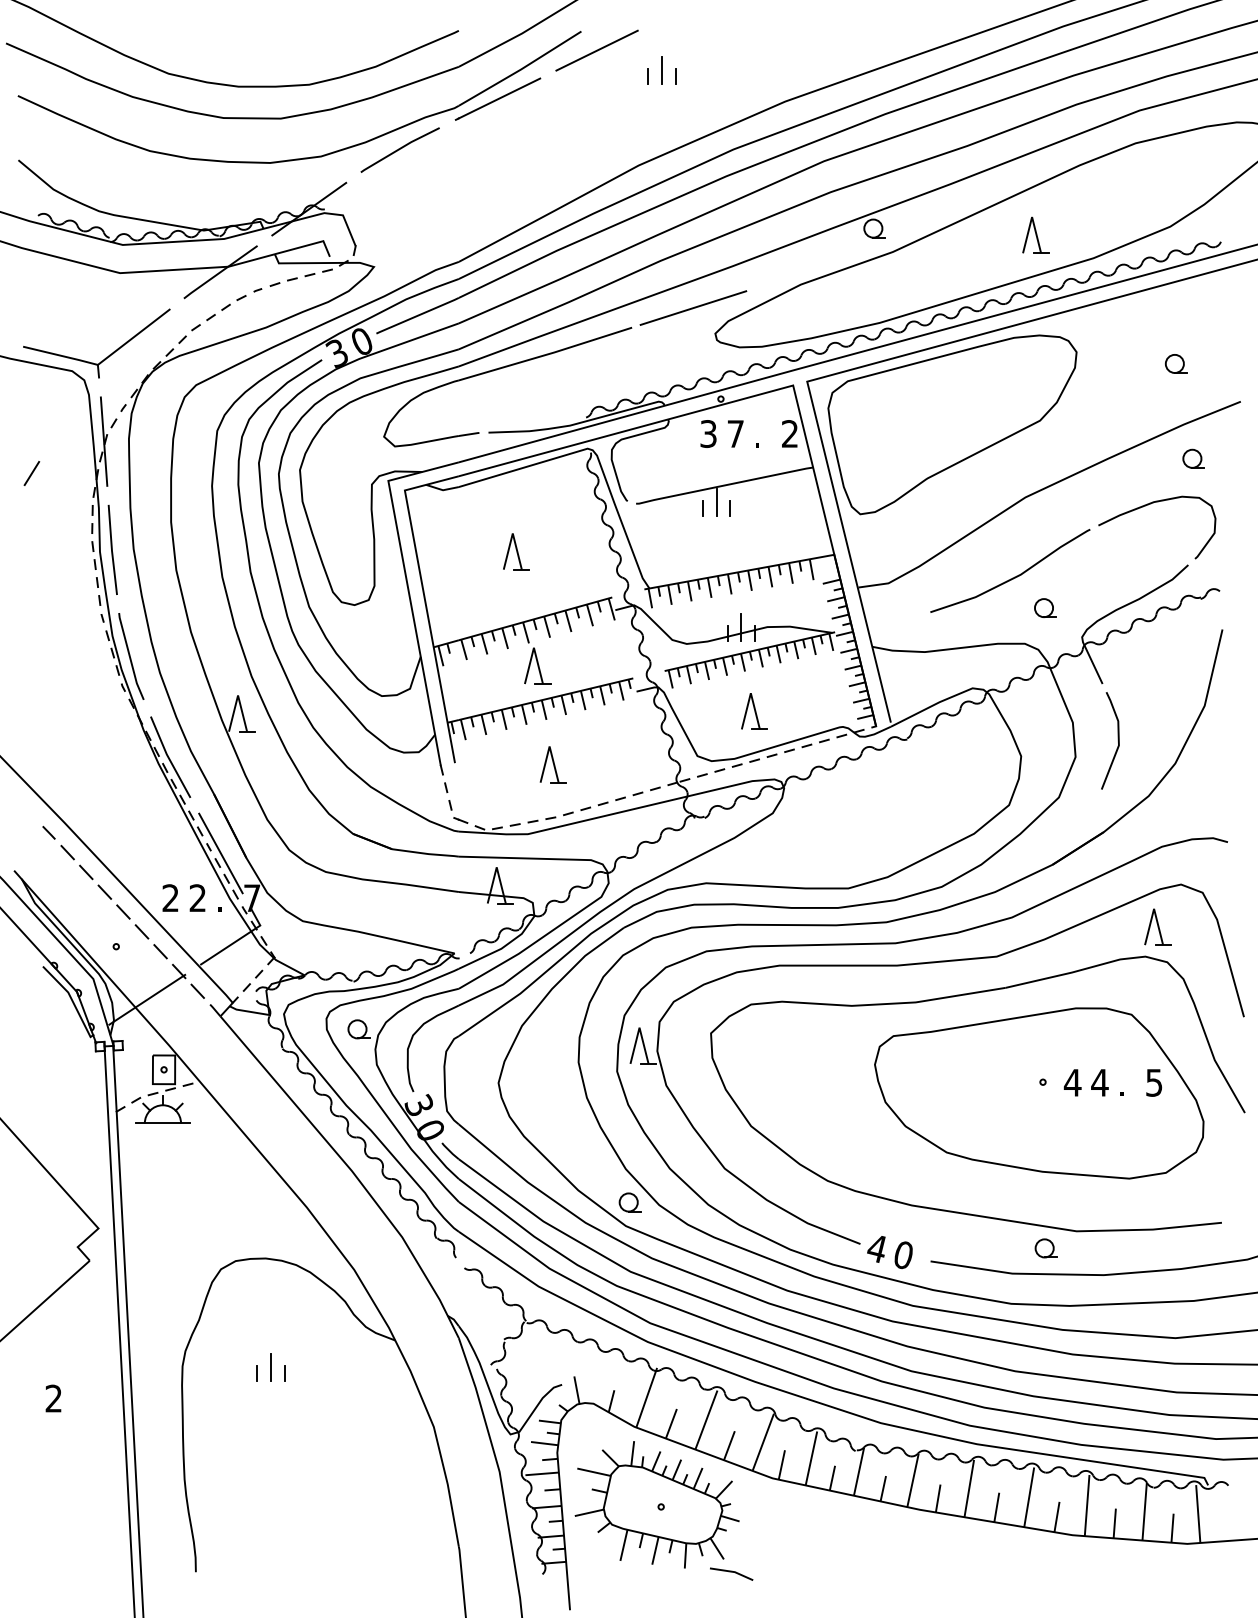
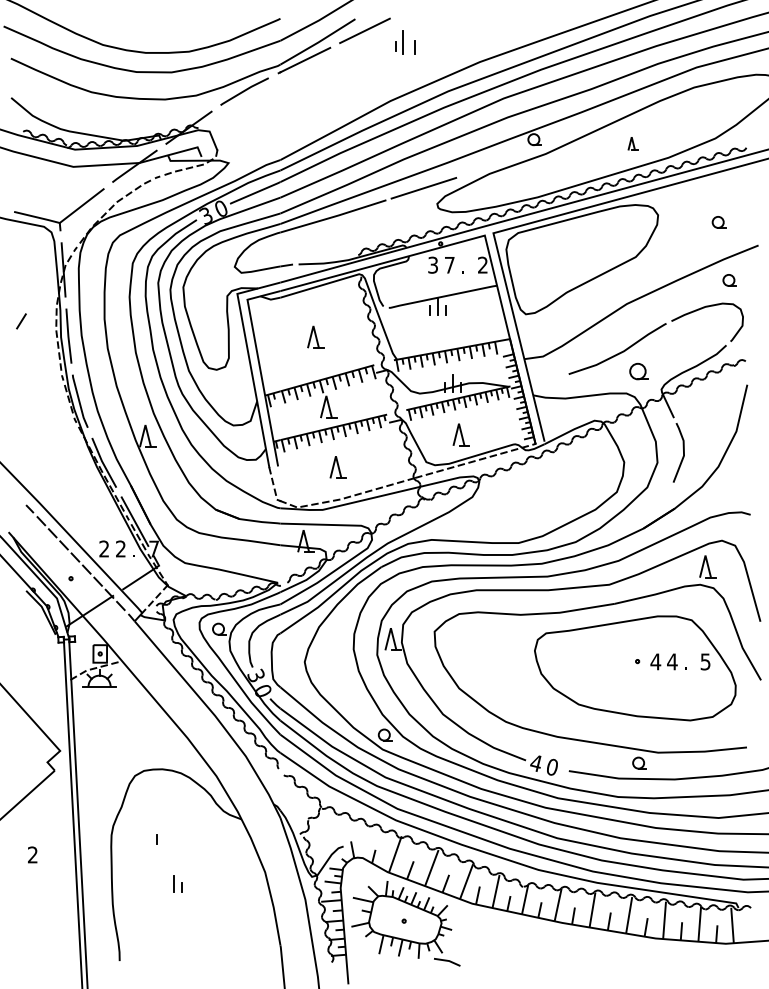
part: (668, 69) -> (408, 42), size x1.4
part: (1034, 234) -> (632, 143), size x0.6
line: (31, 473) -> (21, 321), moved
part: (1044, 607) -> (638, 371), size x1.4
part: (277, 1366) -> (177, 883), moved

